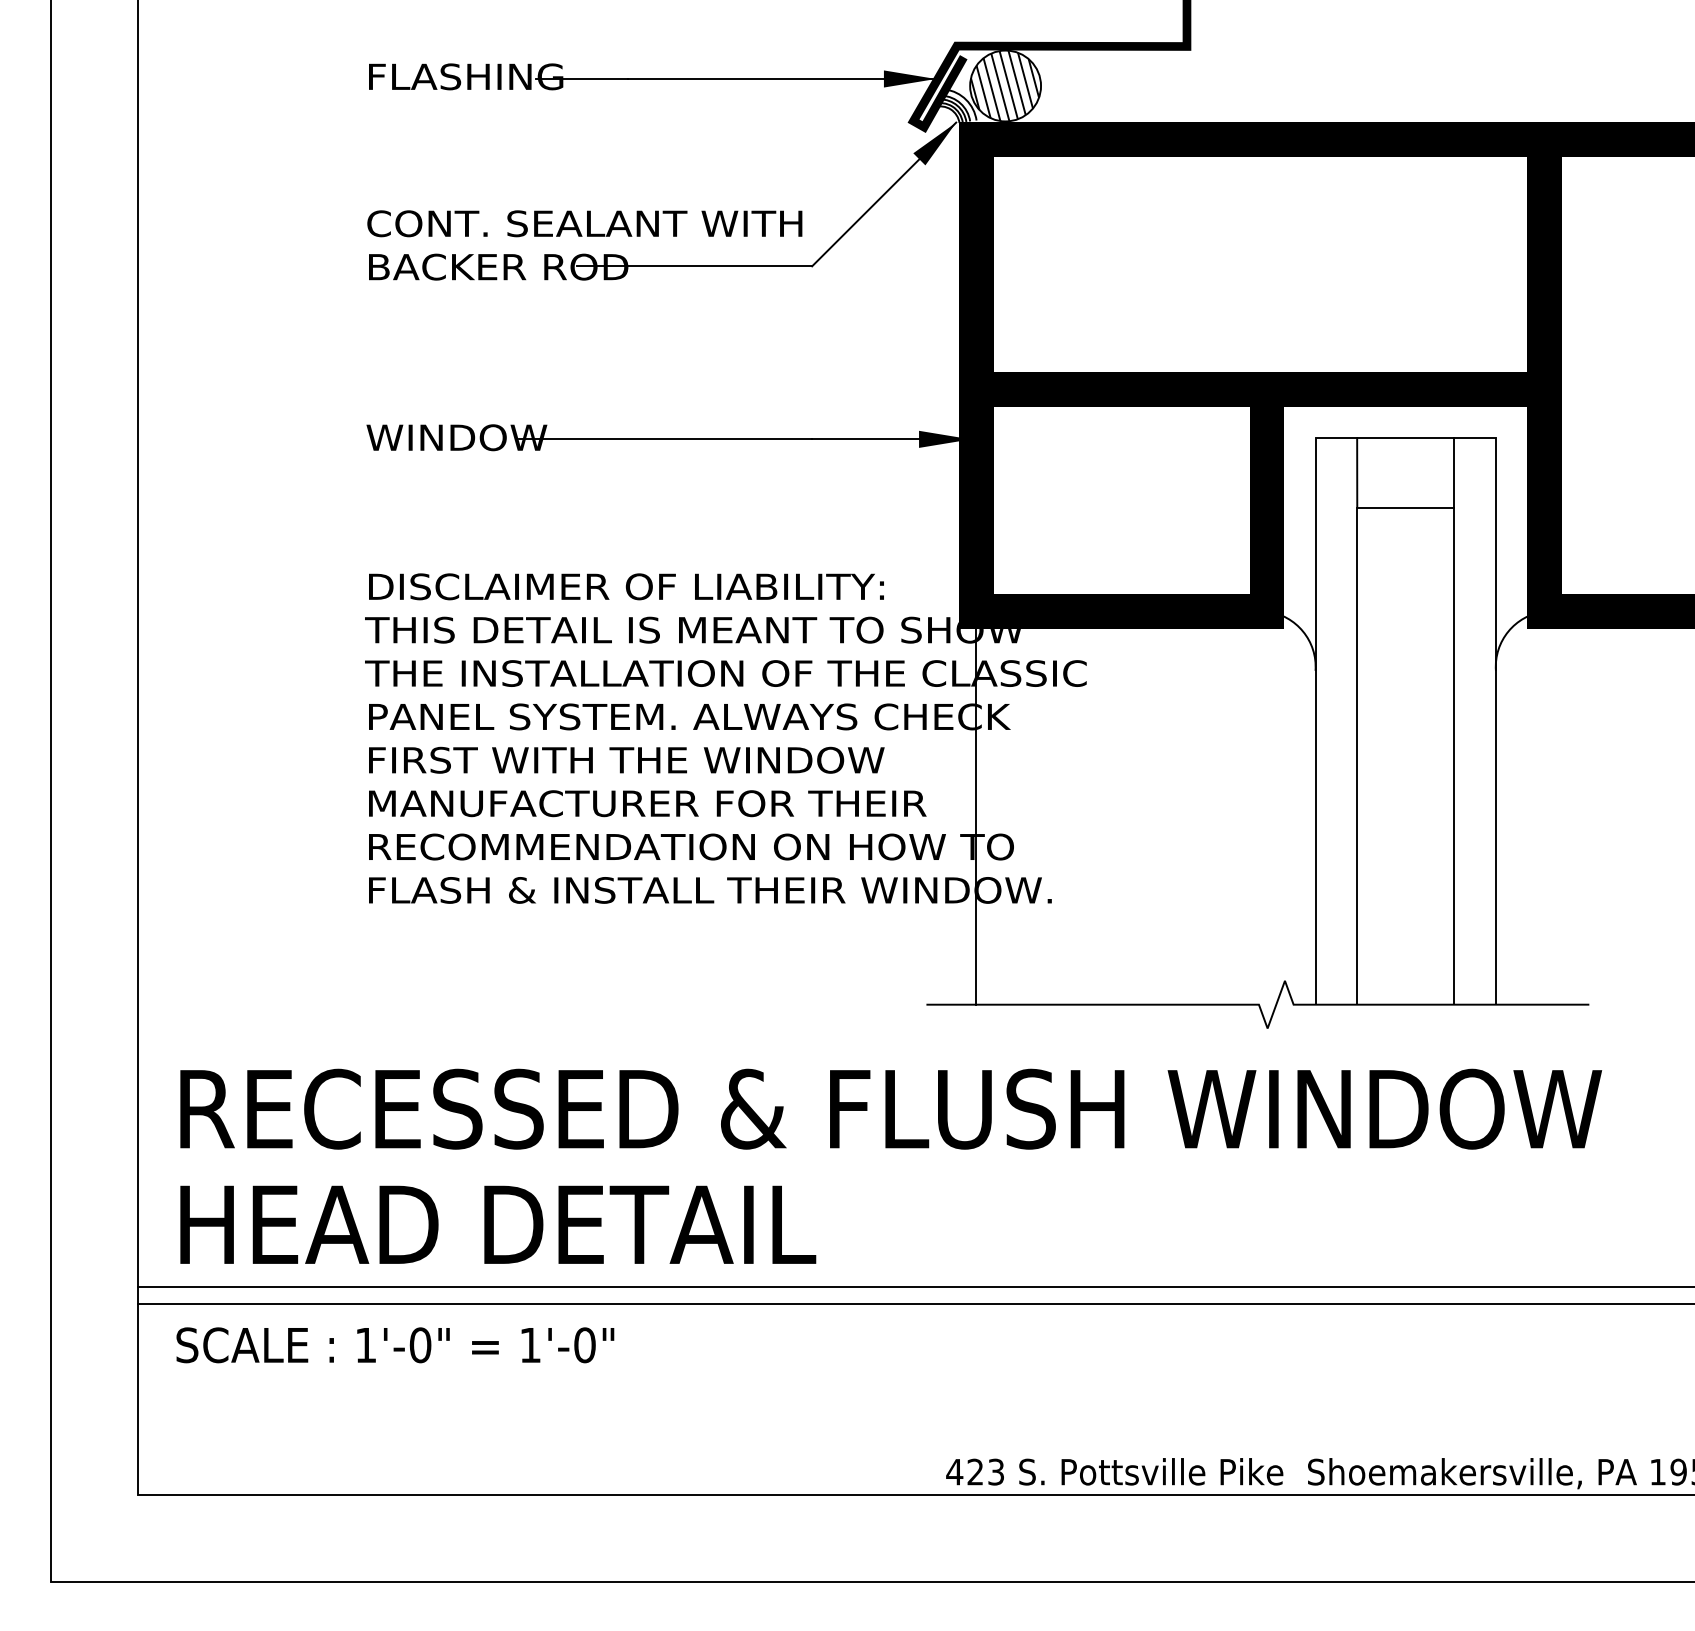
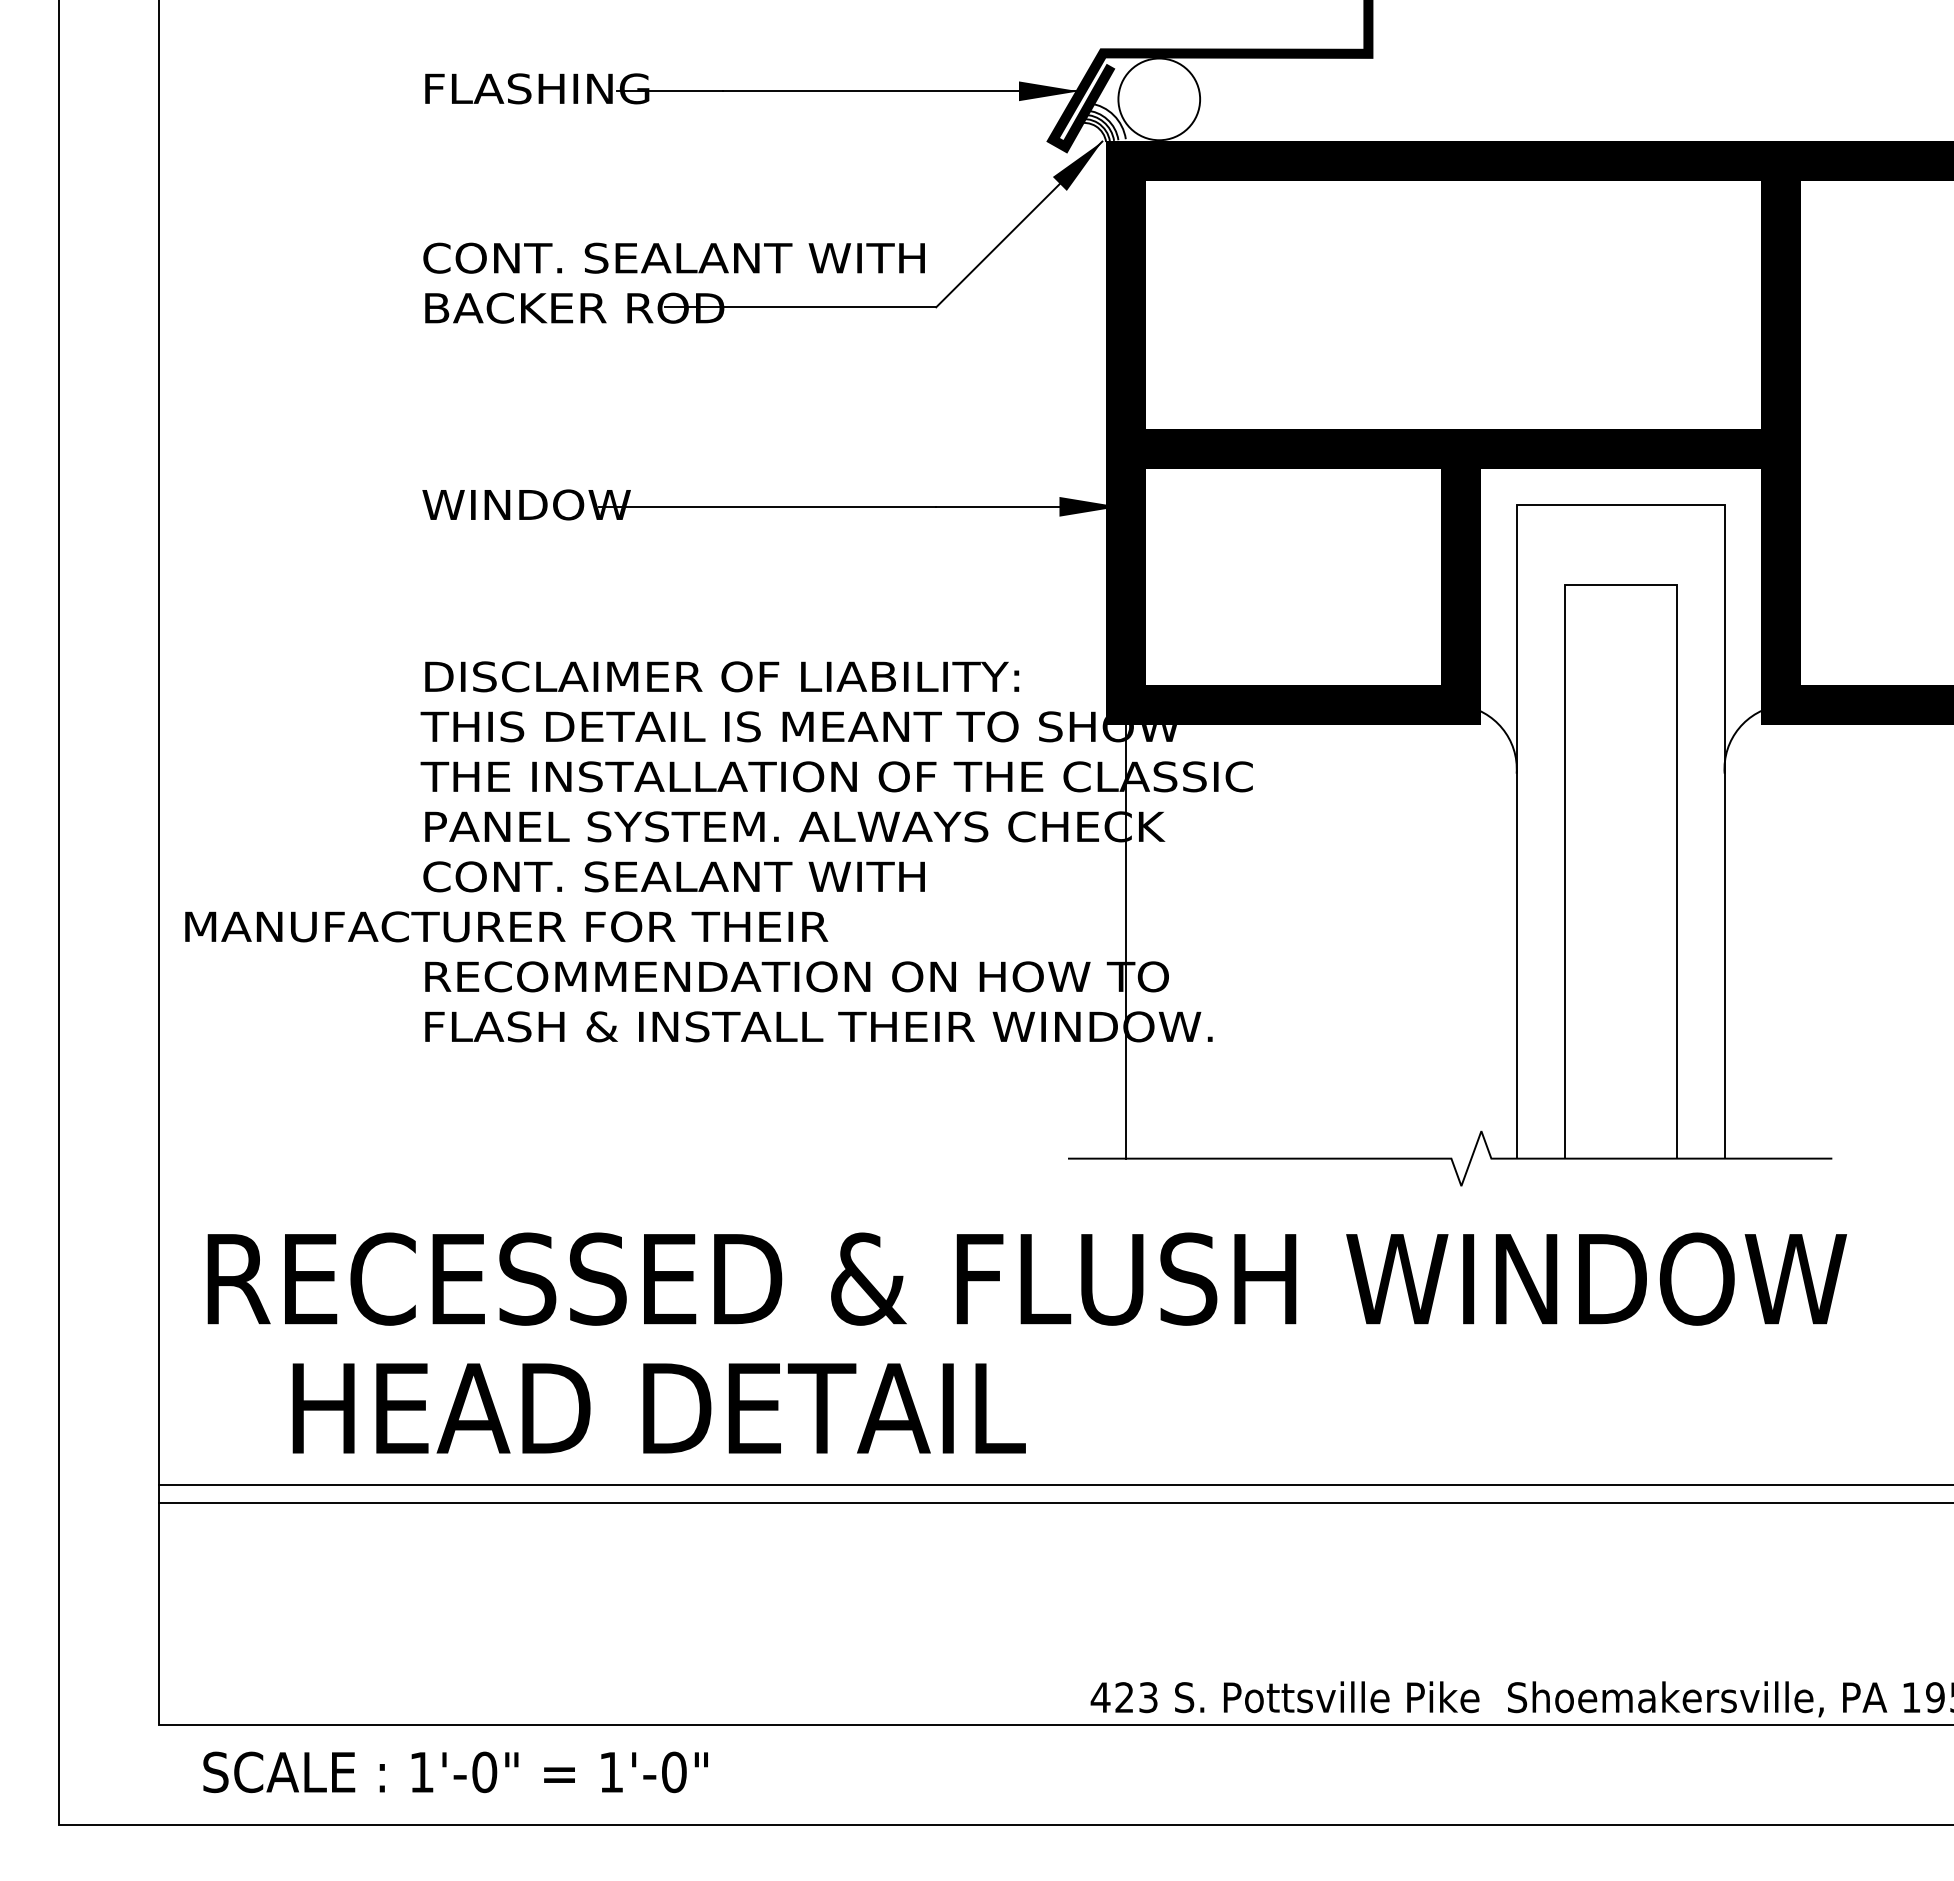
hatch: (1004, 86) -> (1158, 99), removed
line: (1357, 472) -> (1564, 545), removed
line: (1454, 472) -> (1676, 545), removed
text: (625, 759) -> (721, 876), FIRST WITH THE WINDOW -> CONT. SEALANT WITH
text: (647, 803) -> (506, 926), moved
text: (497, 1224) -> (658, 1408), moved
text: (395, 1345) -> (455, 1772), moved

